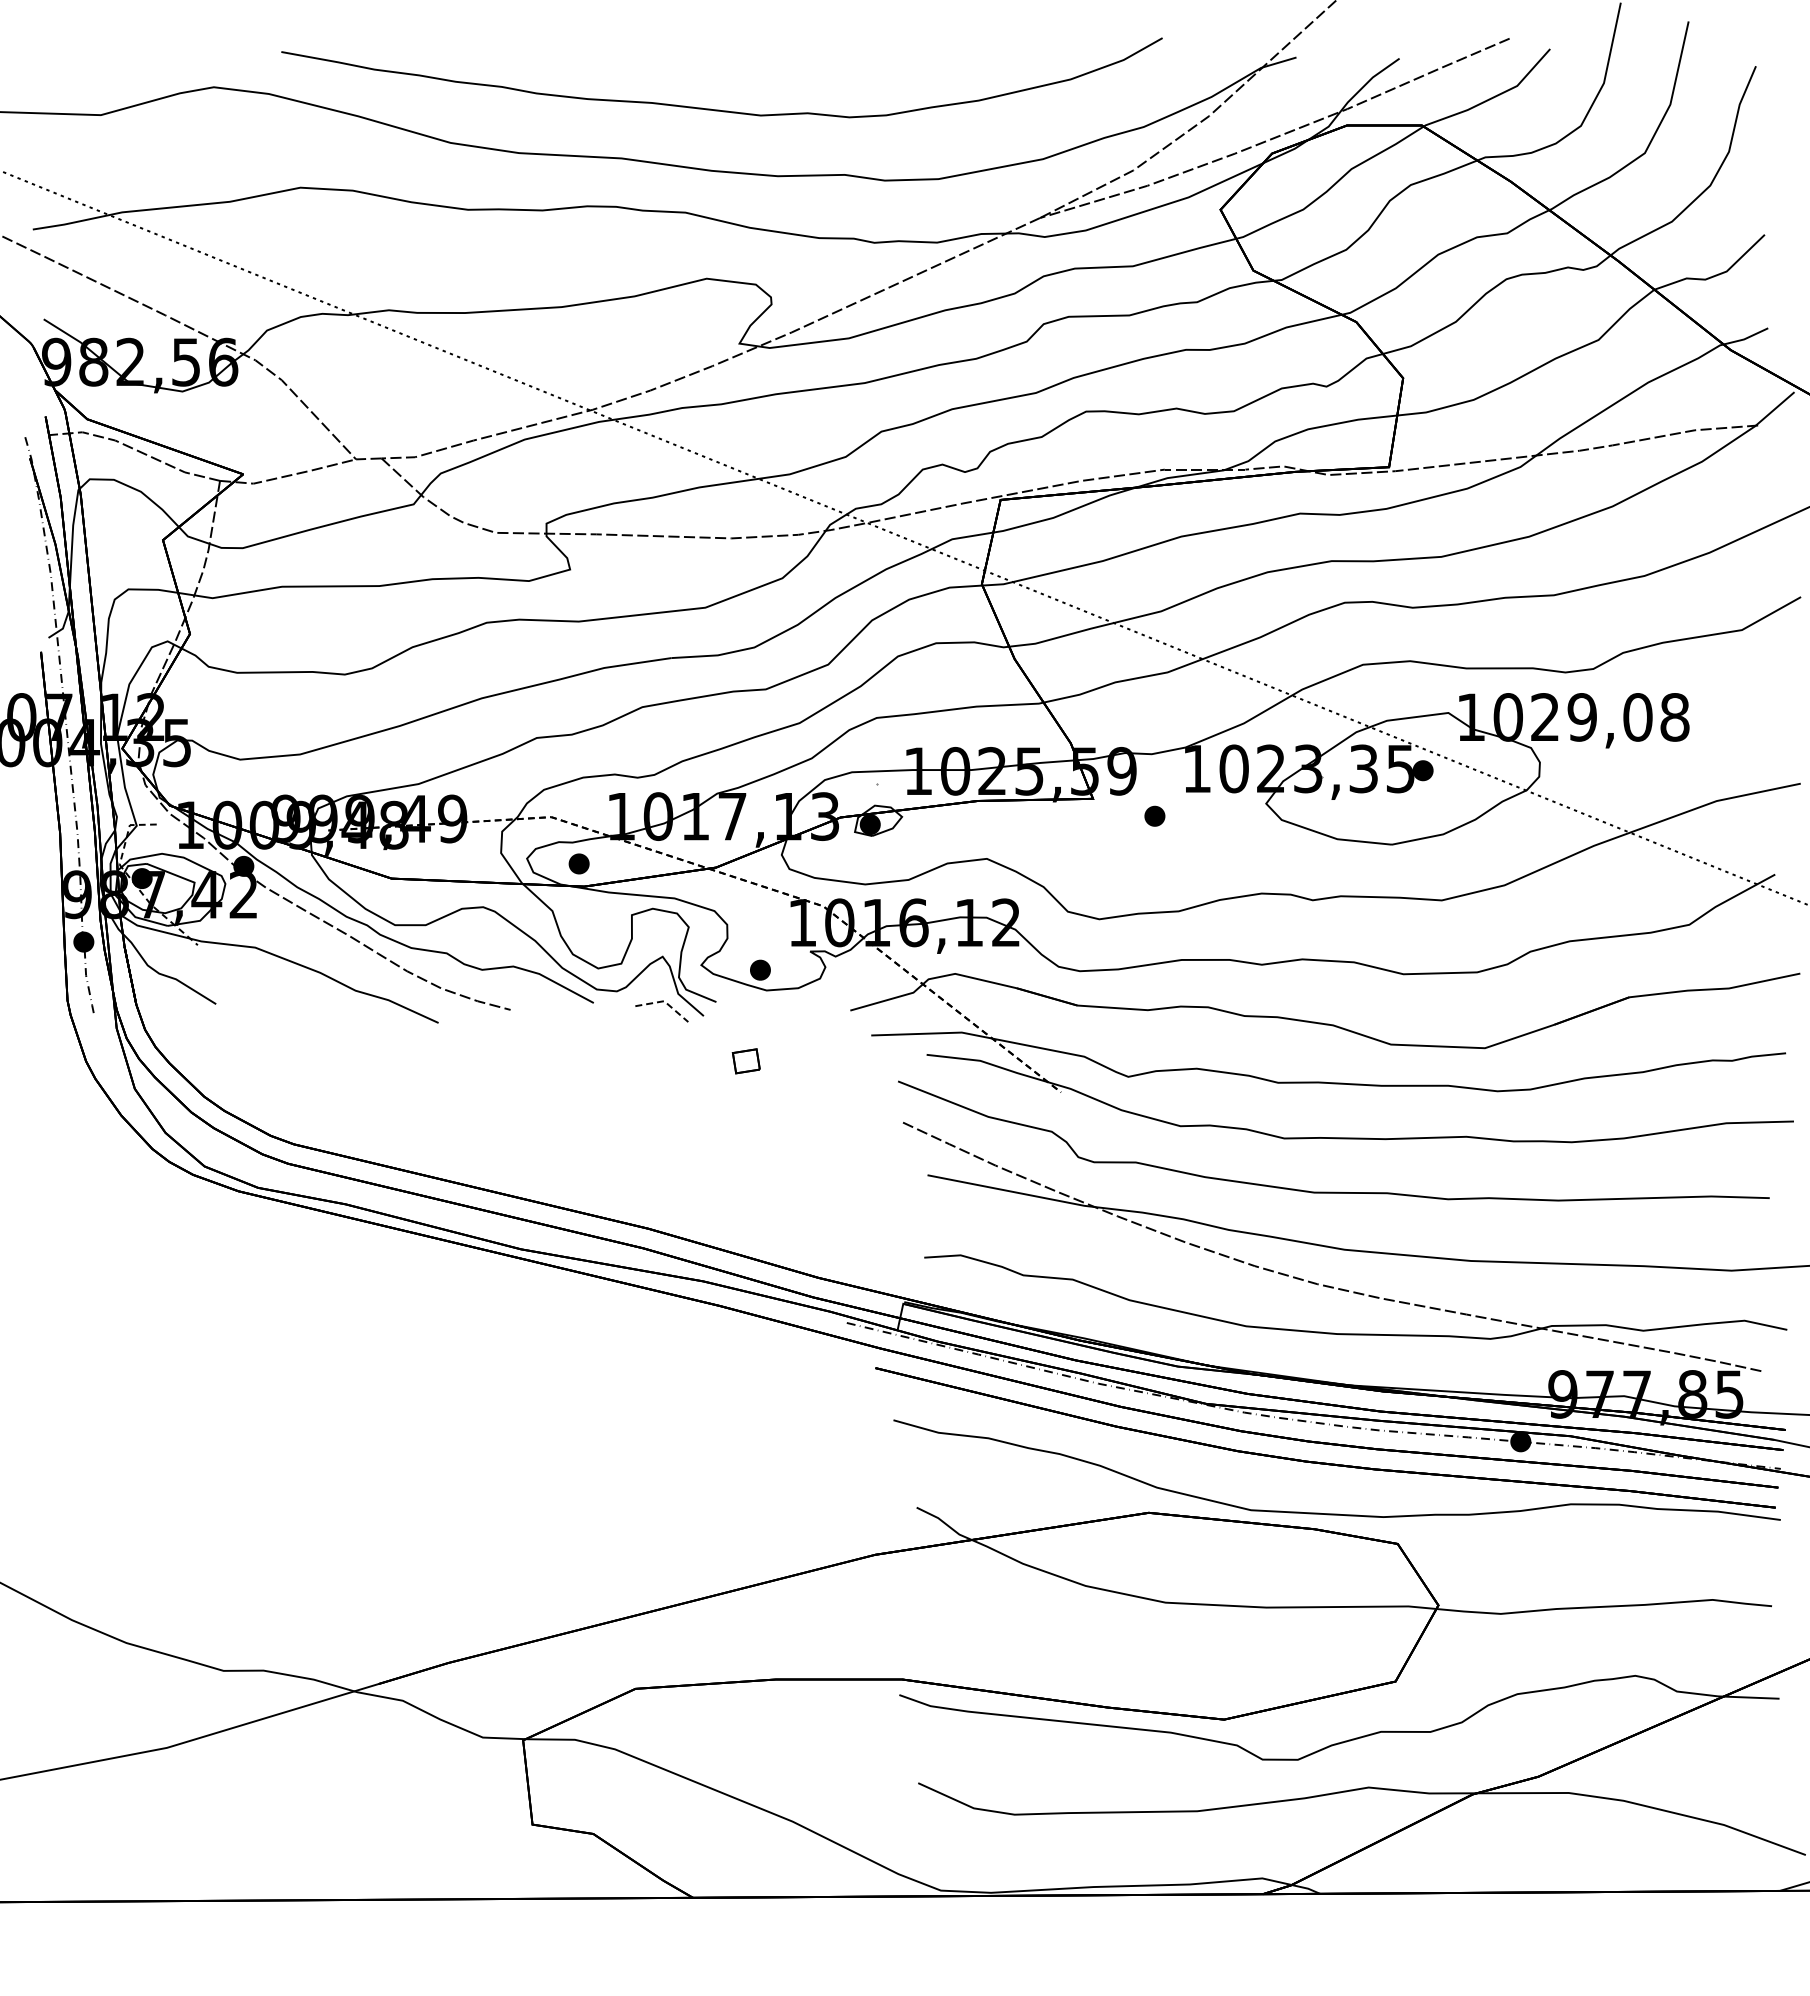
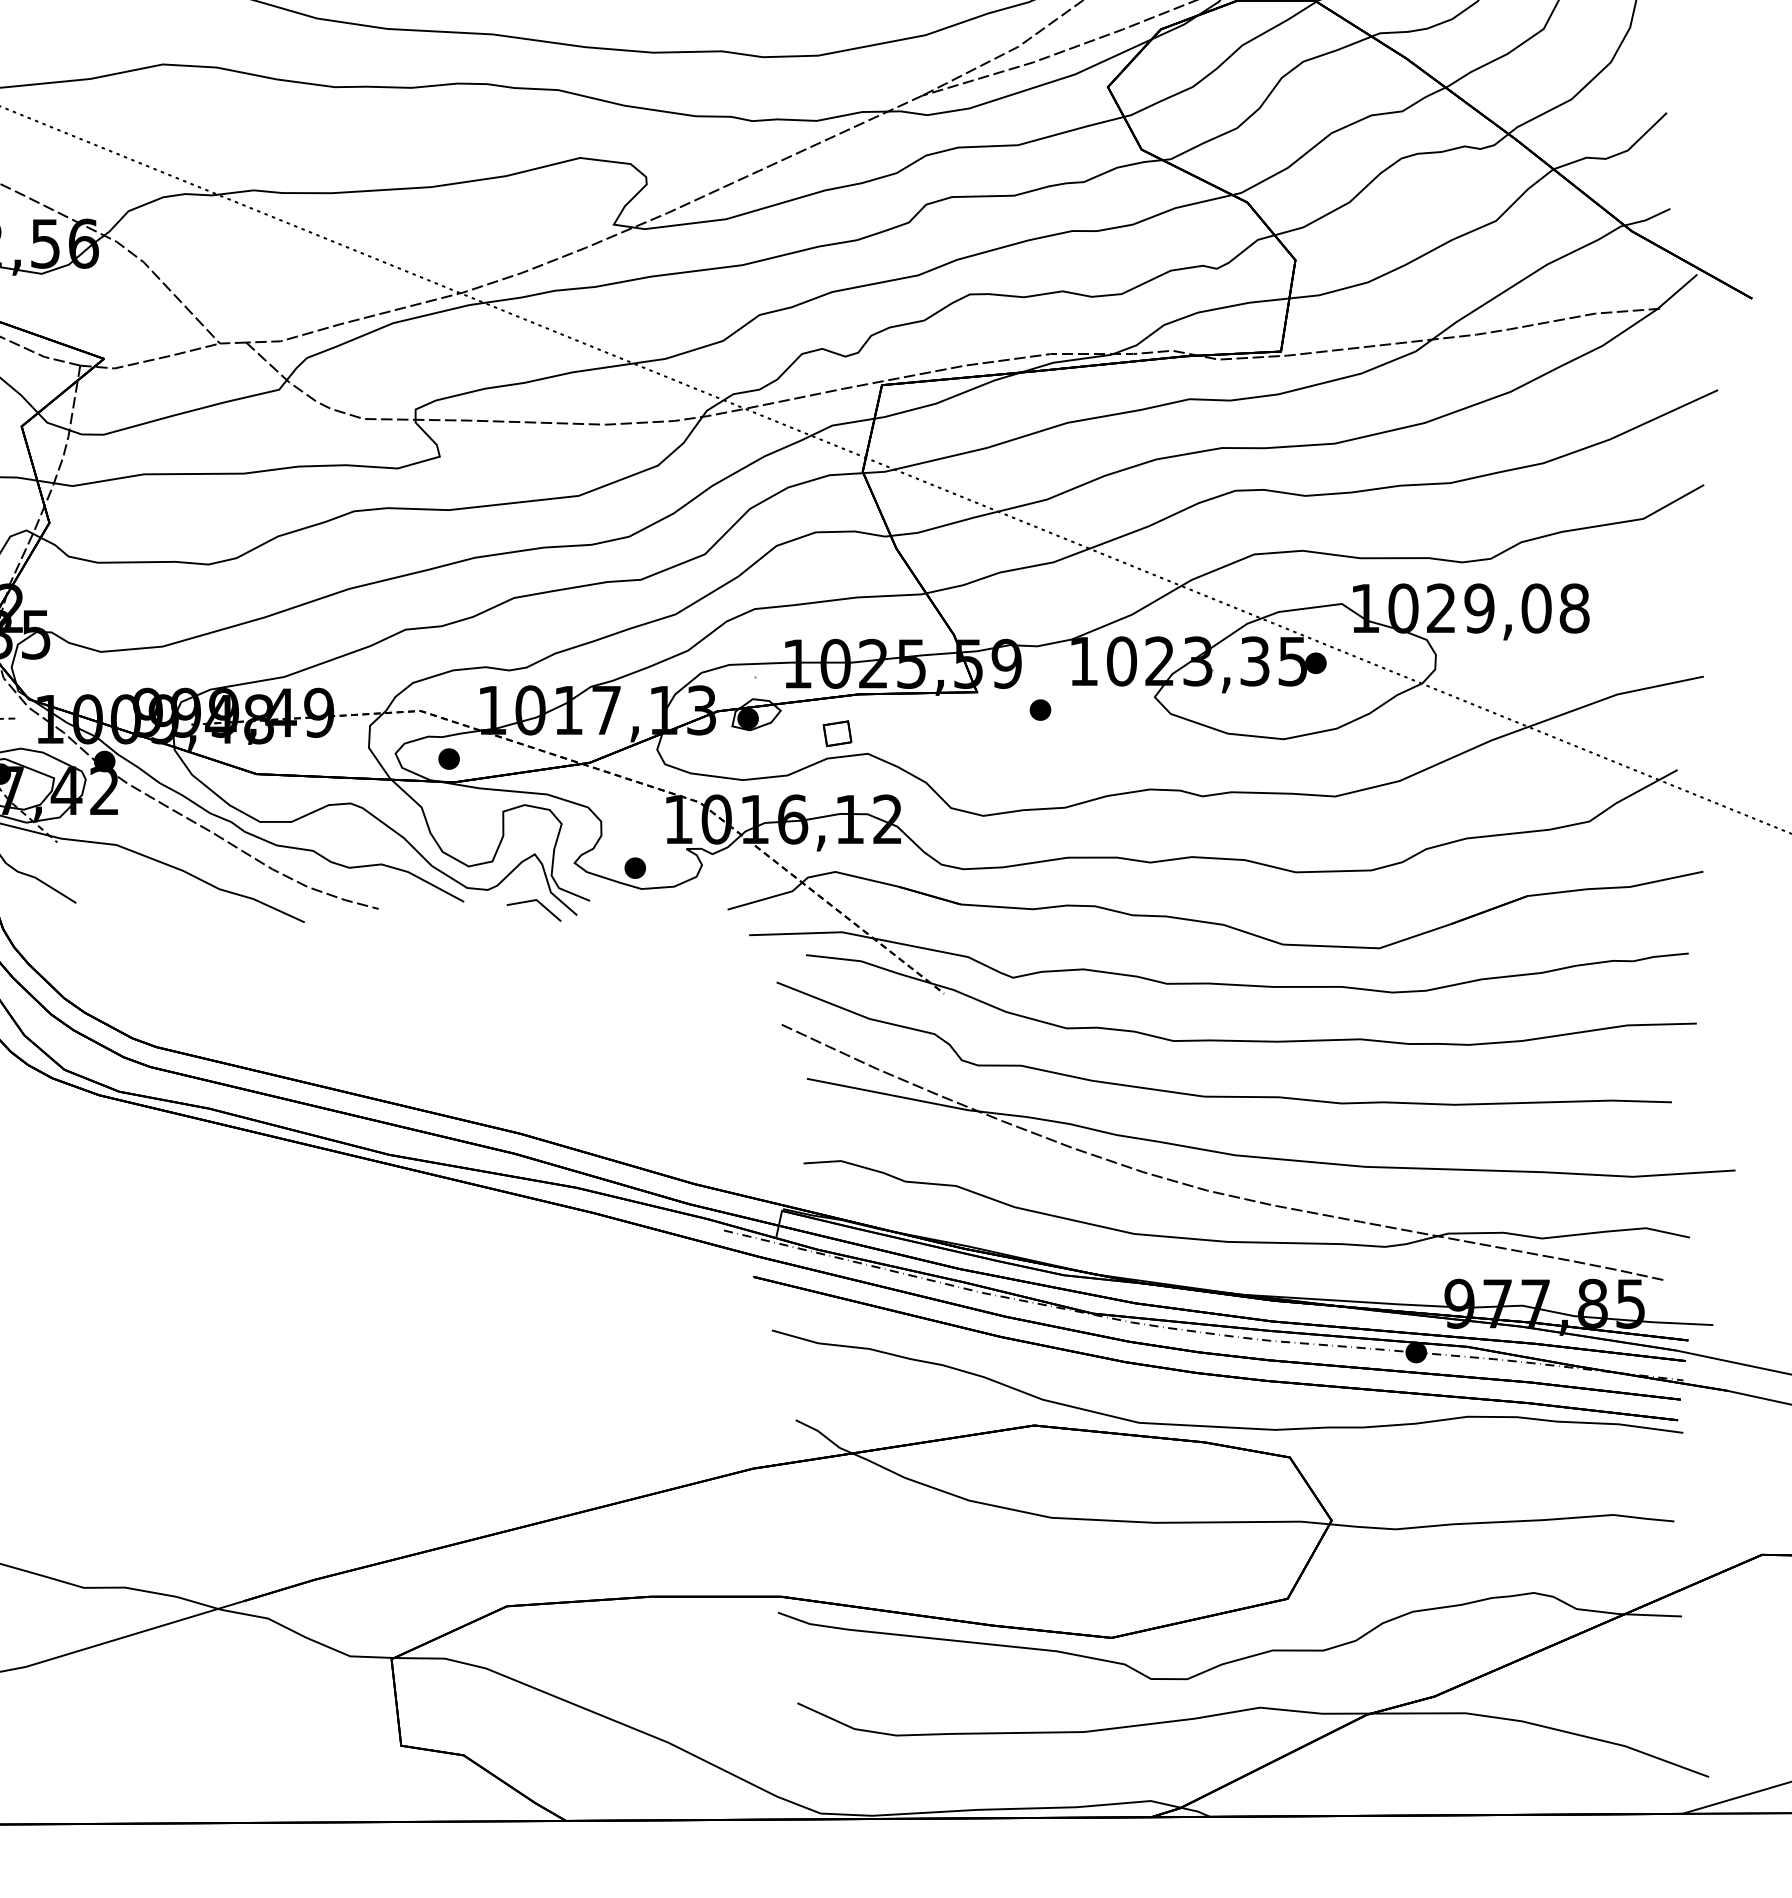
line: (665, 1001) -> (537, 900), dashed -> solid
part: (745, 1061) -> (836, 733), moved

